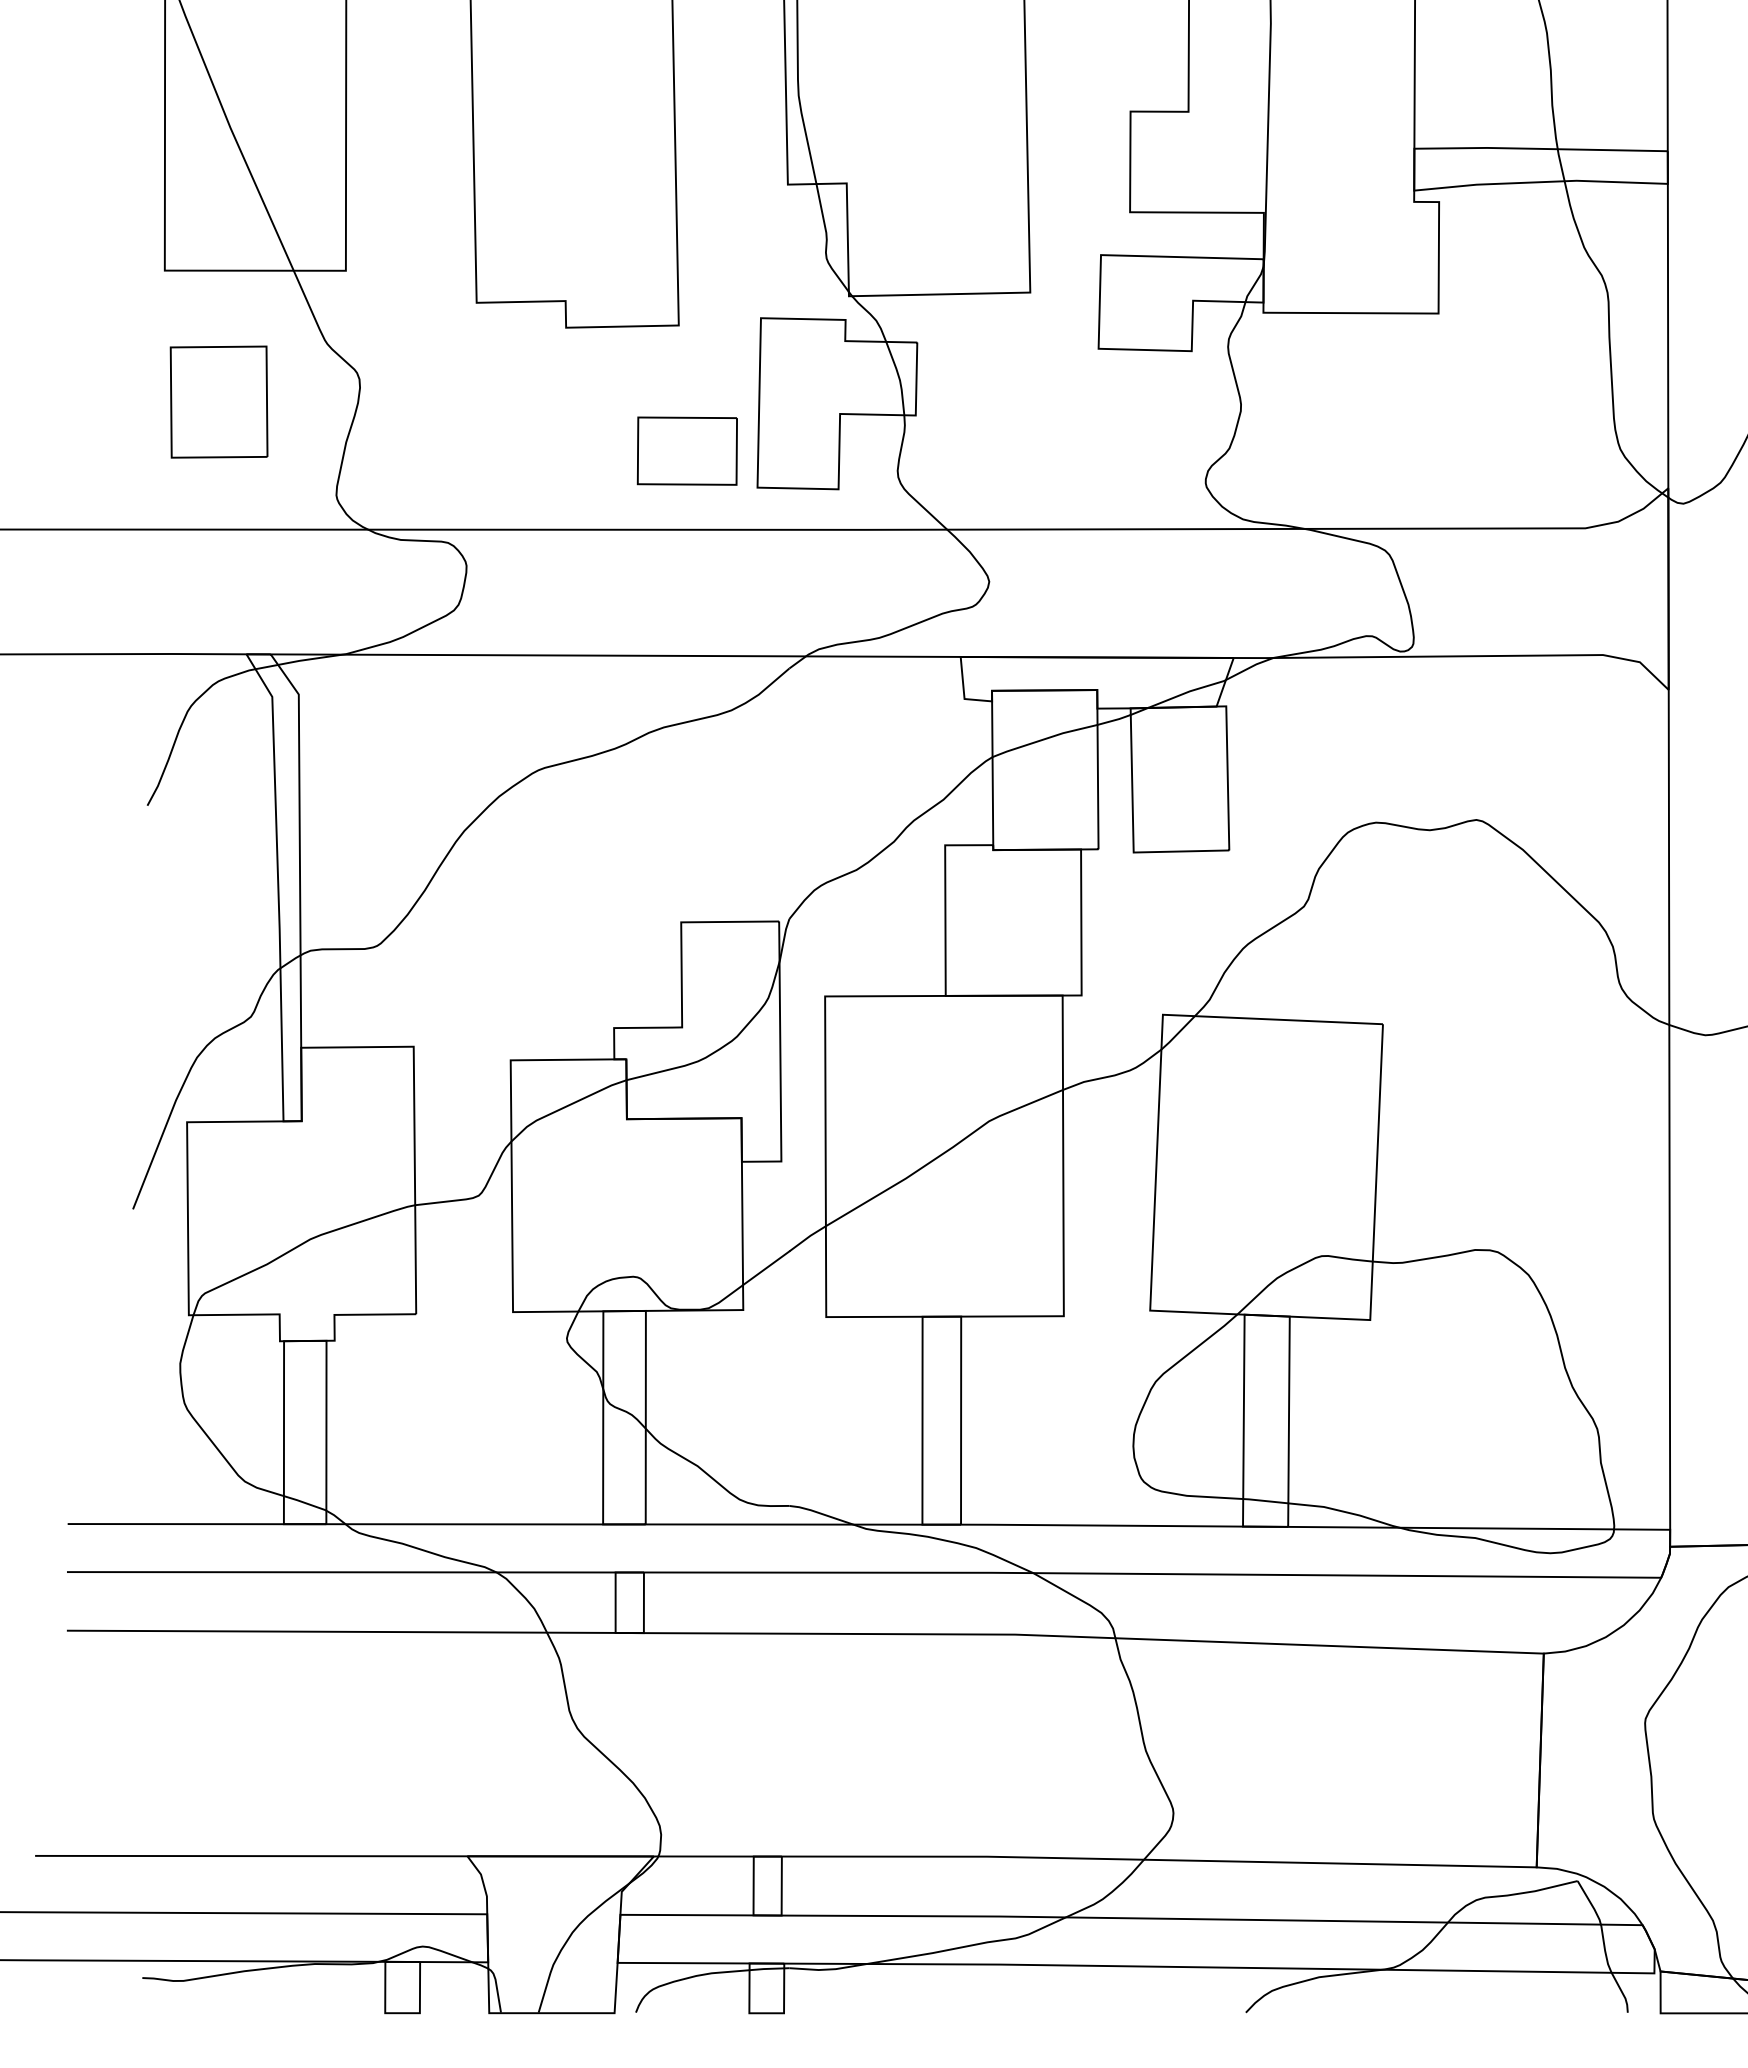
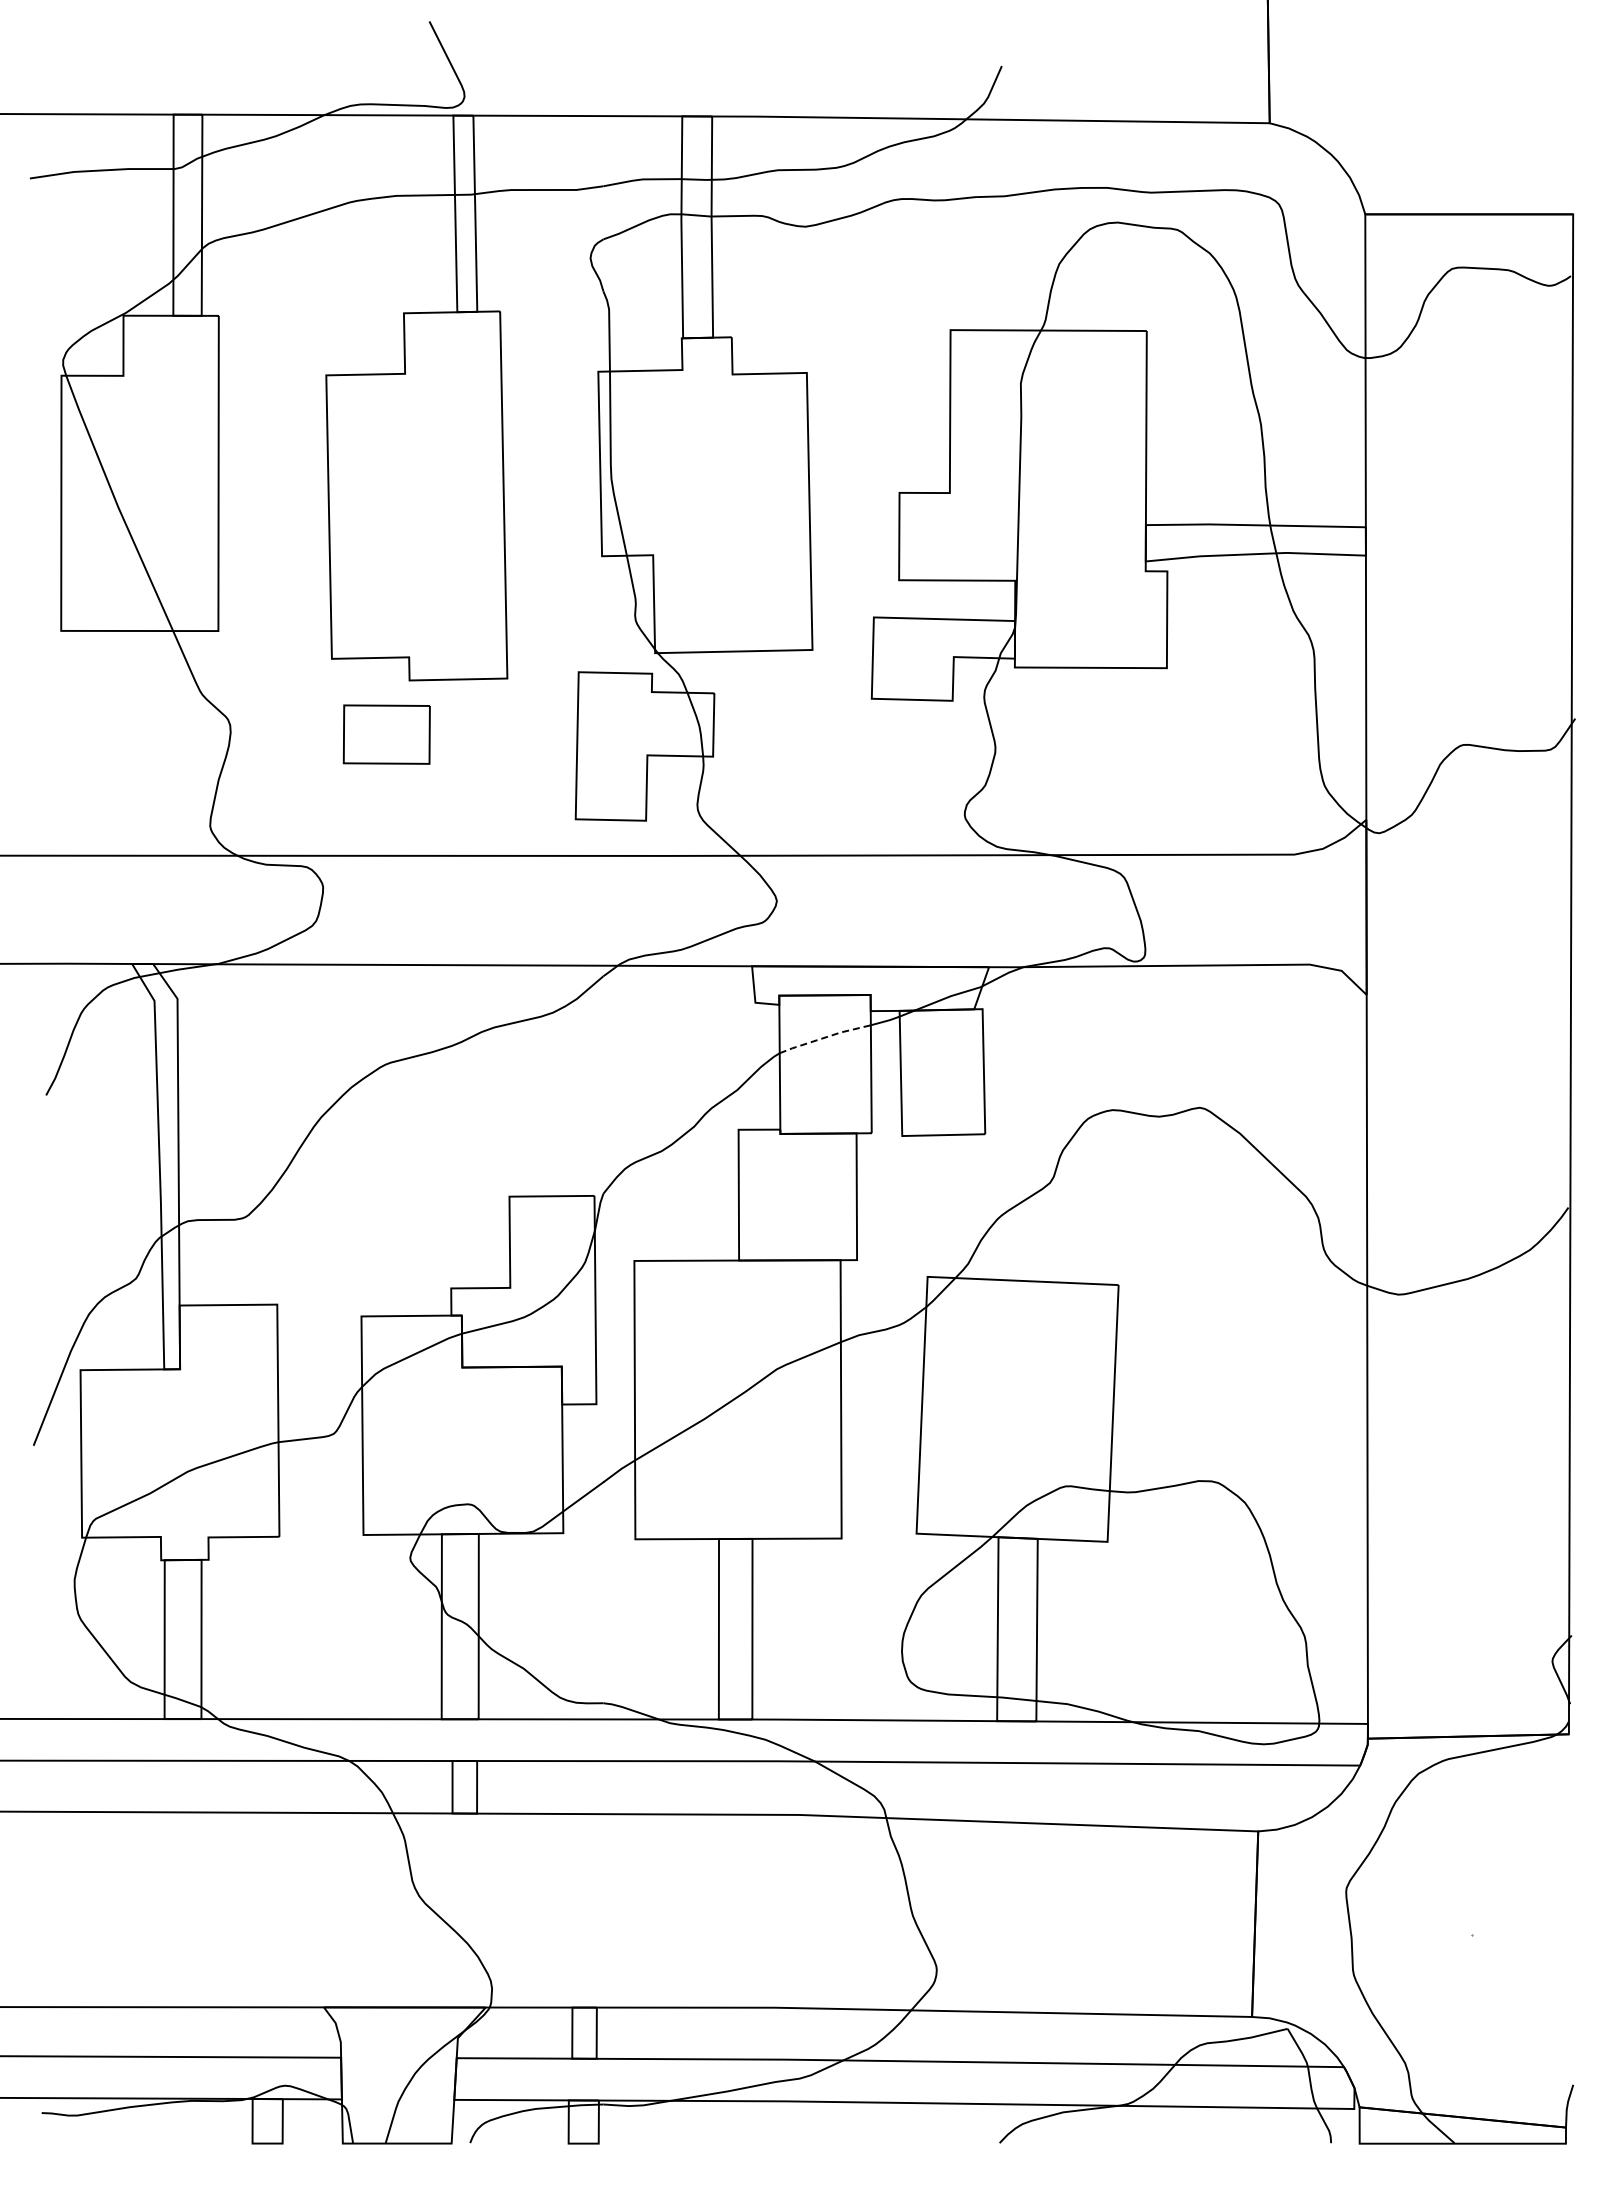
part: (219, 401) -> (108, 744), removed
part: (686, 451) -> (386, 734), moved
line: (1045, 739) -> (825, 1037), solid -> dashed

